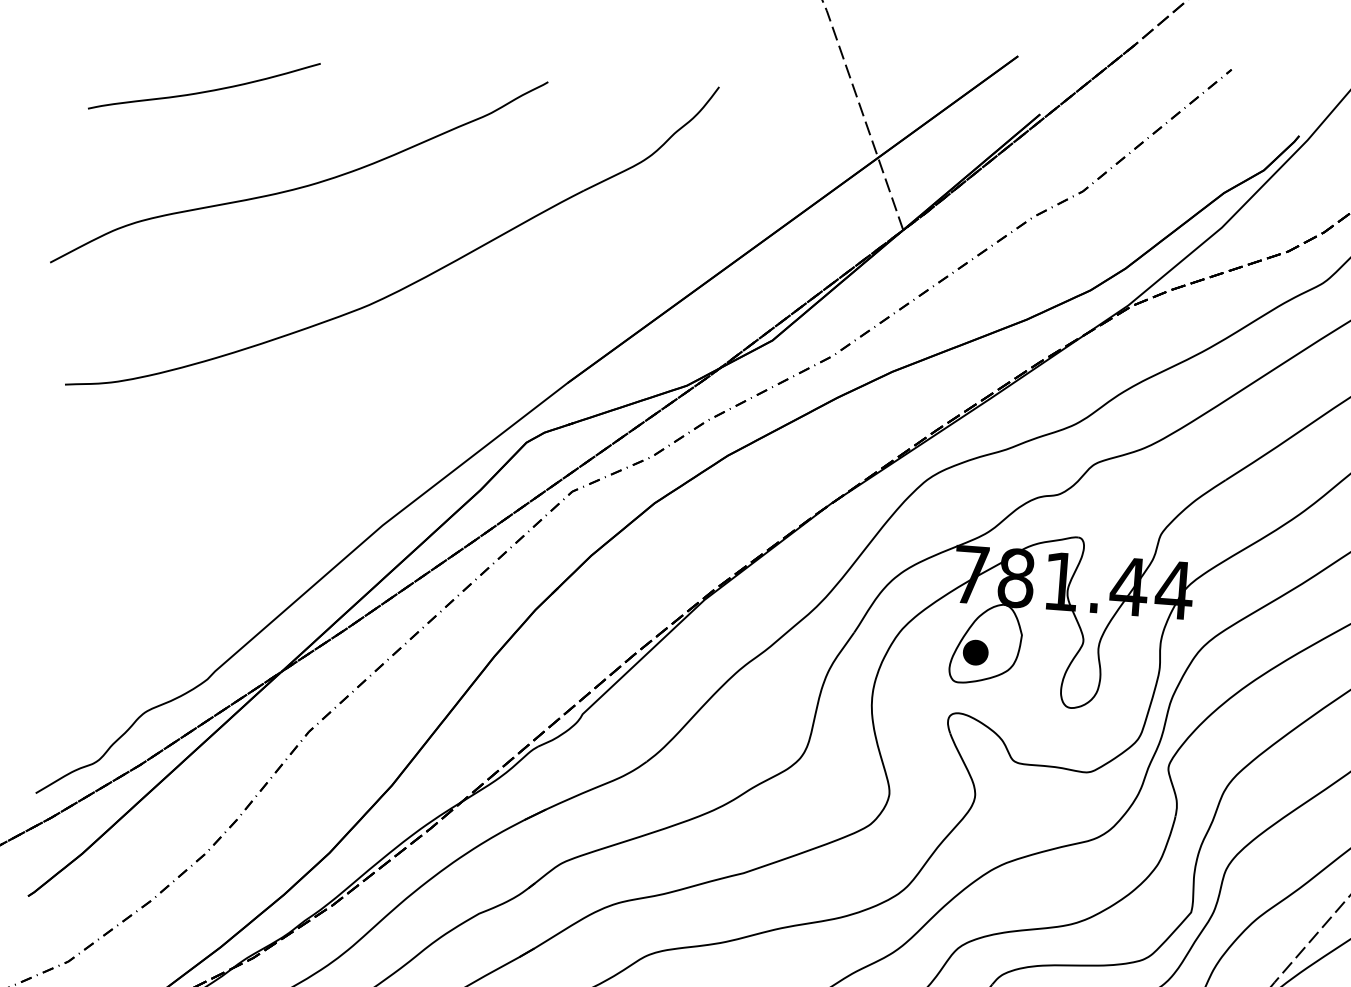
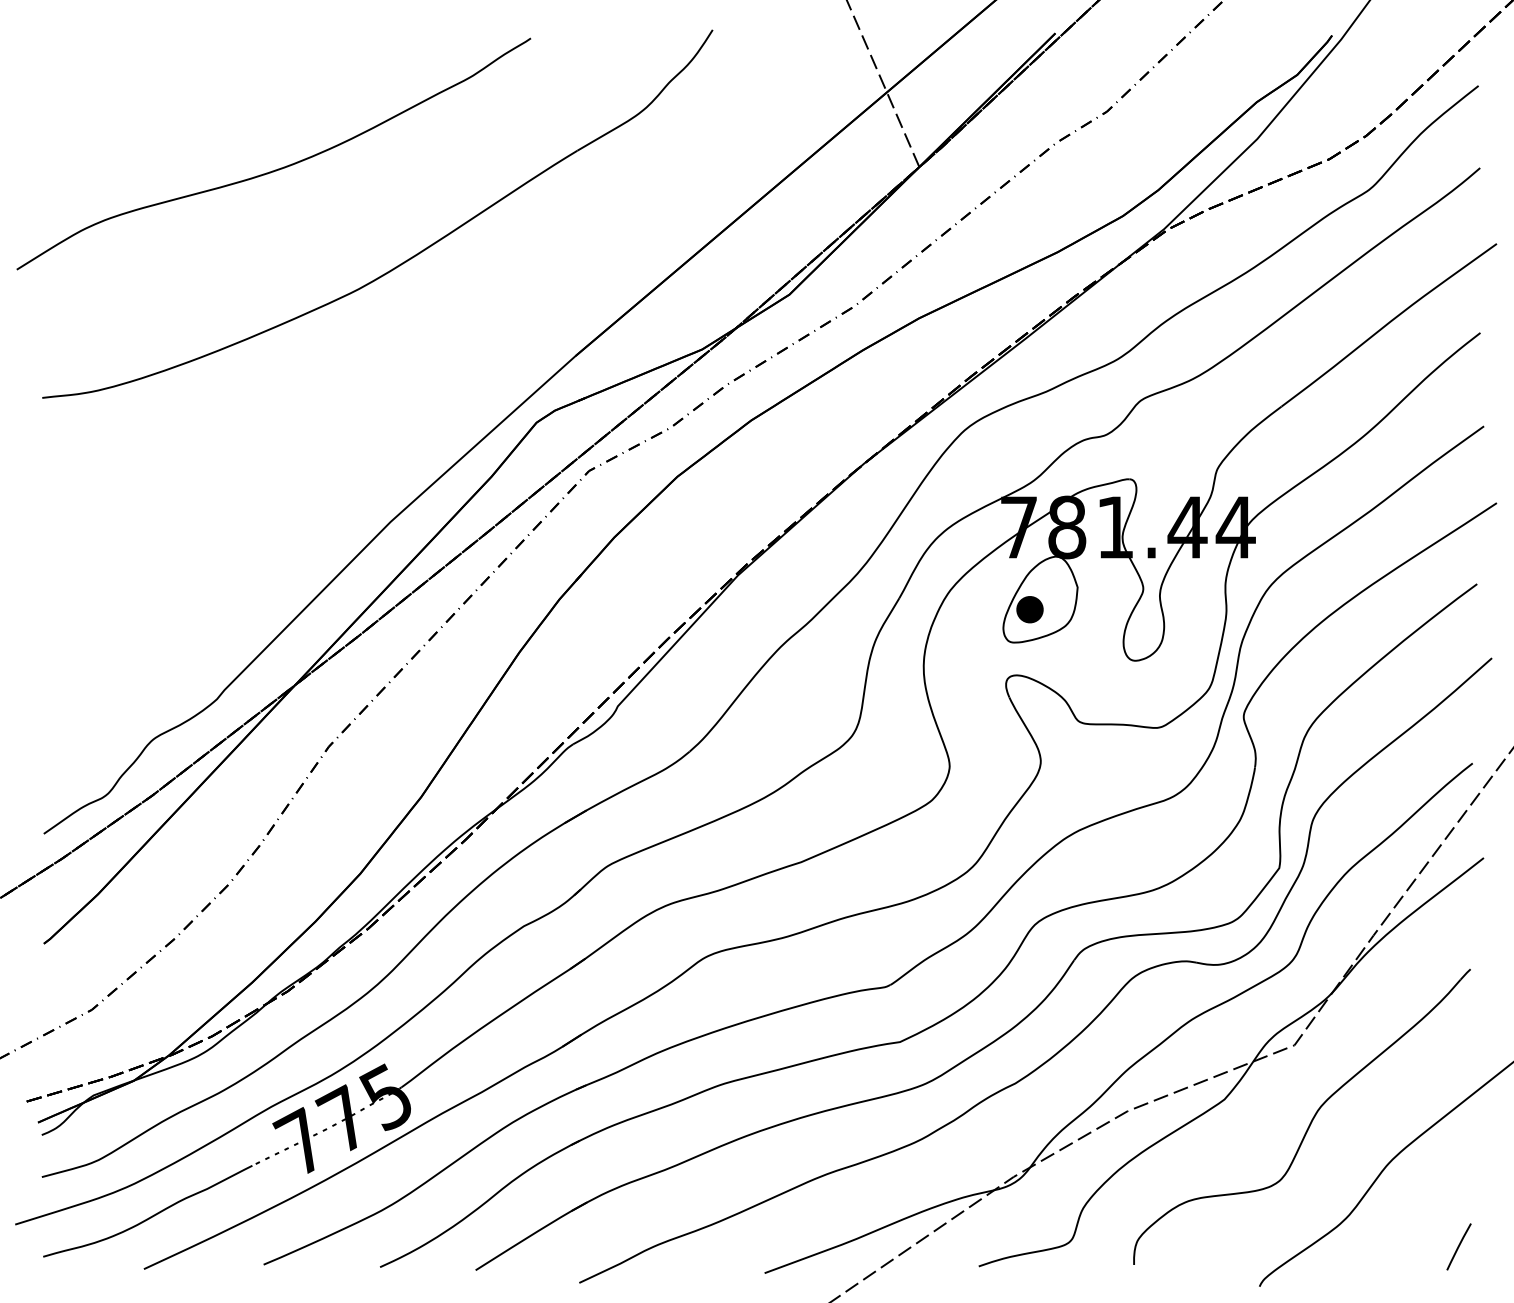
curve: (207, 90) -> (169, 74), removed

